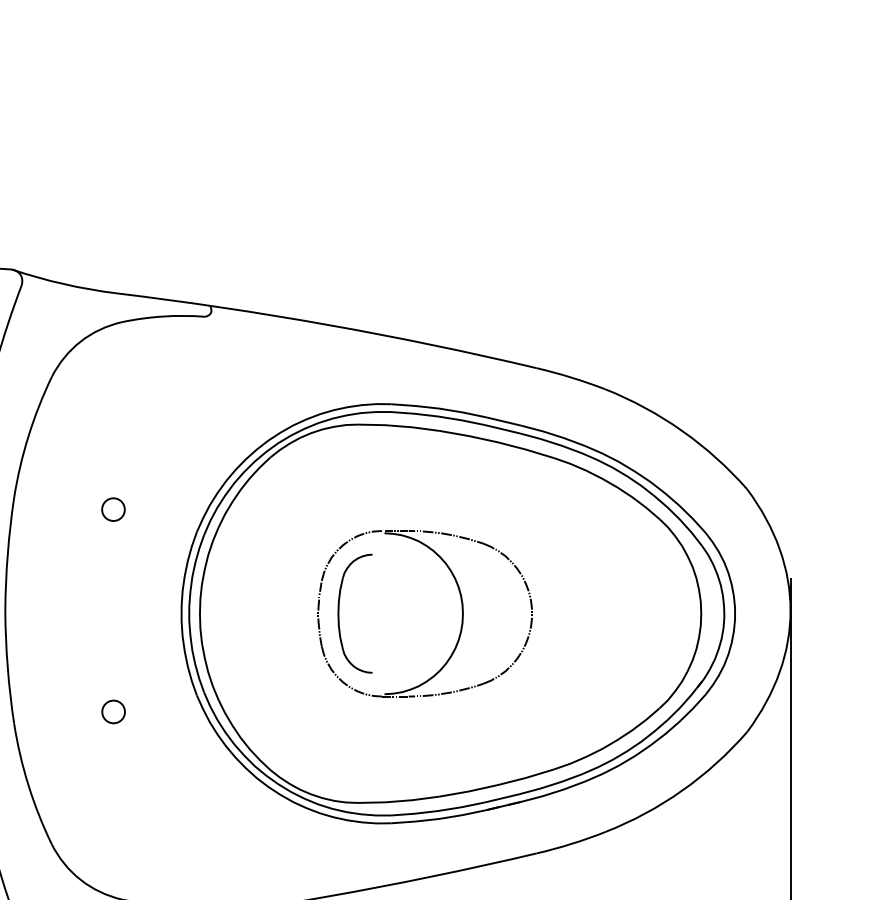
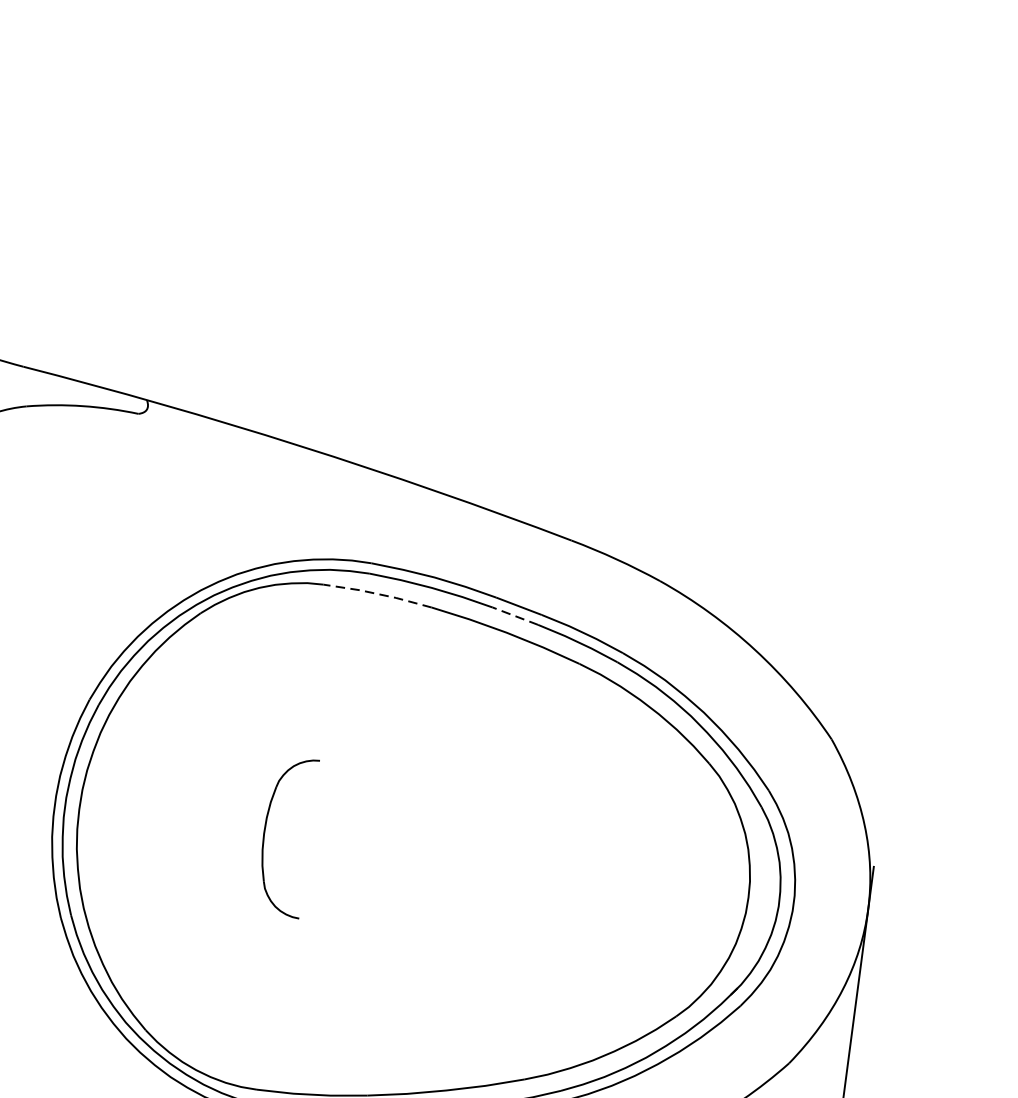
line: (398, 426) -> (377, 594), solid -> dashed
line: (501, 429) -> (514, 616), solid -> dashed
part: (461, 610) -> (429, 851), removed

